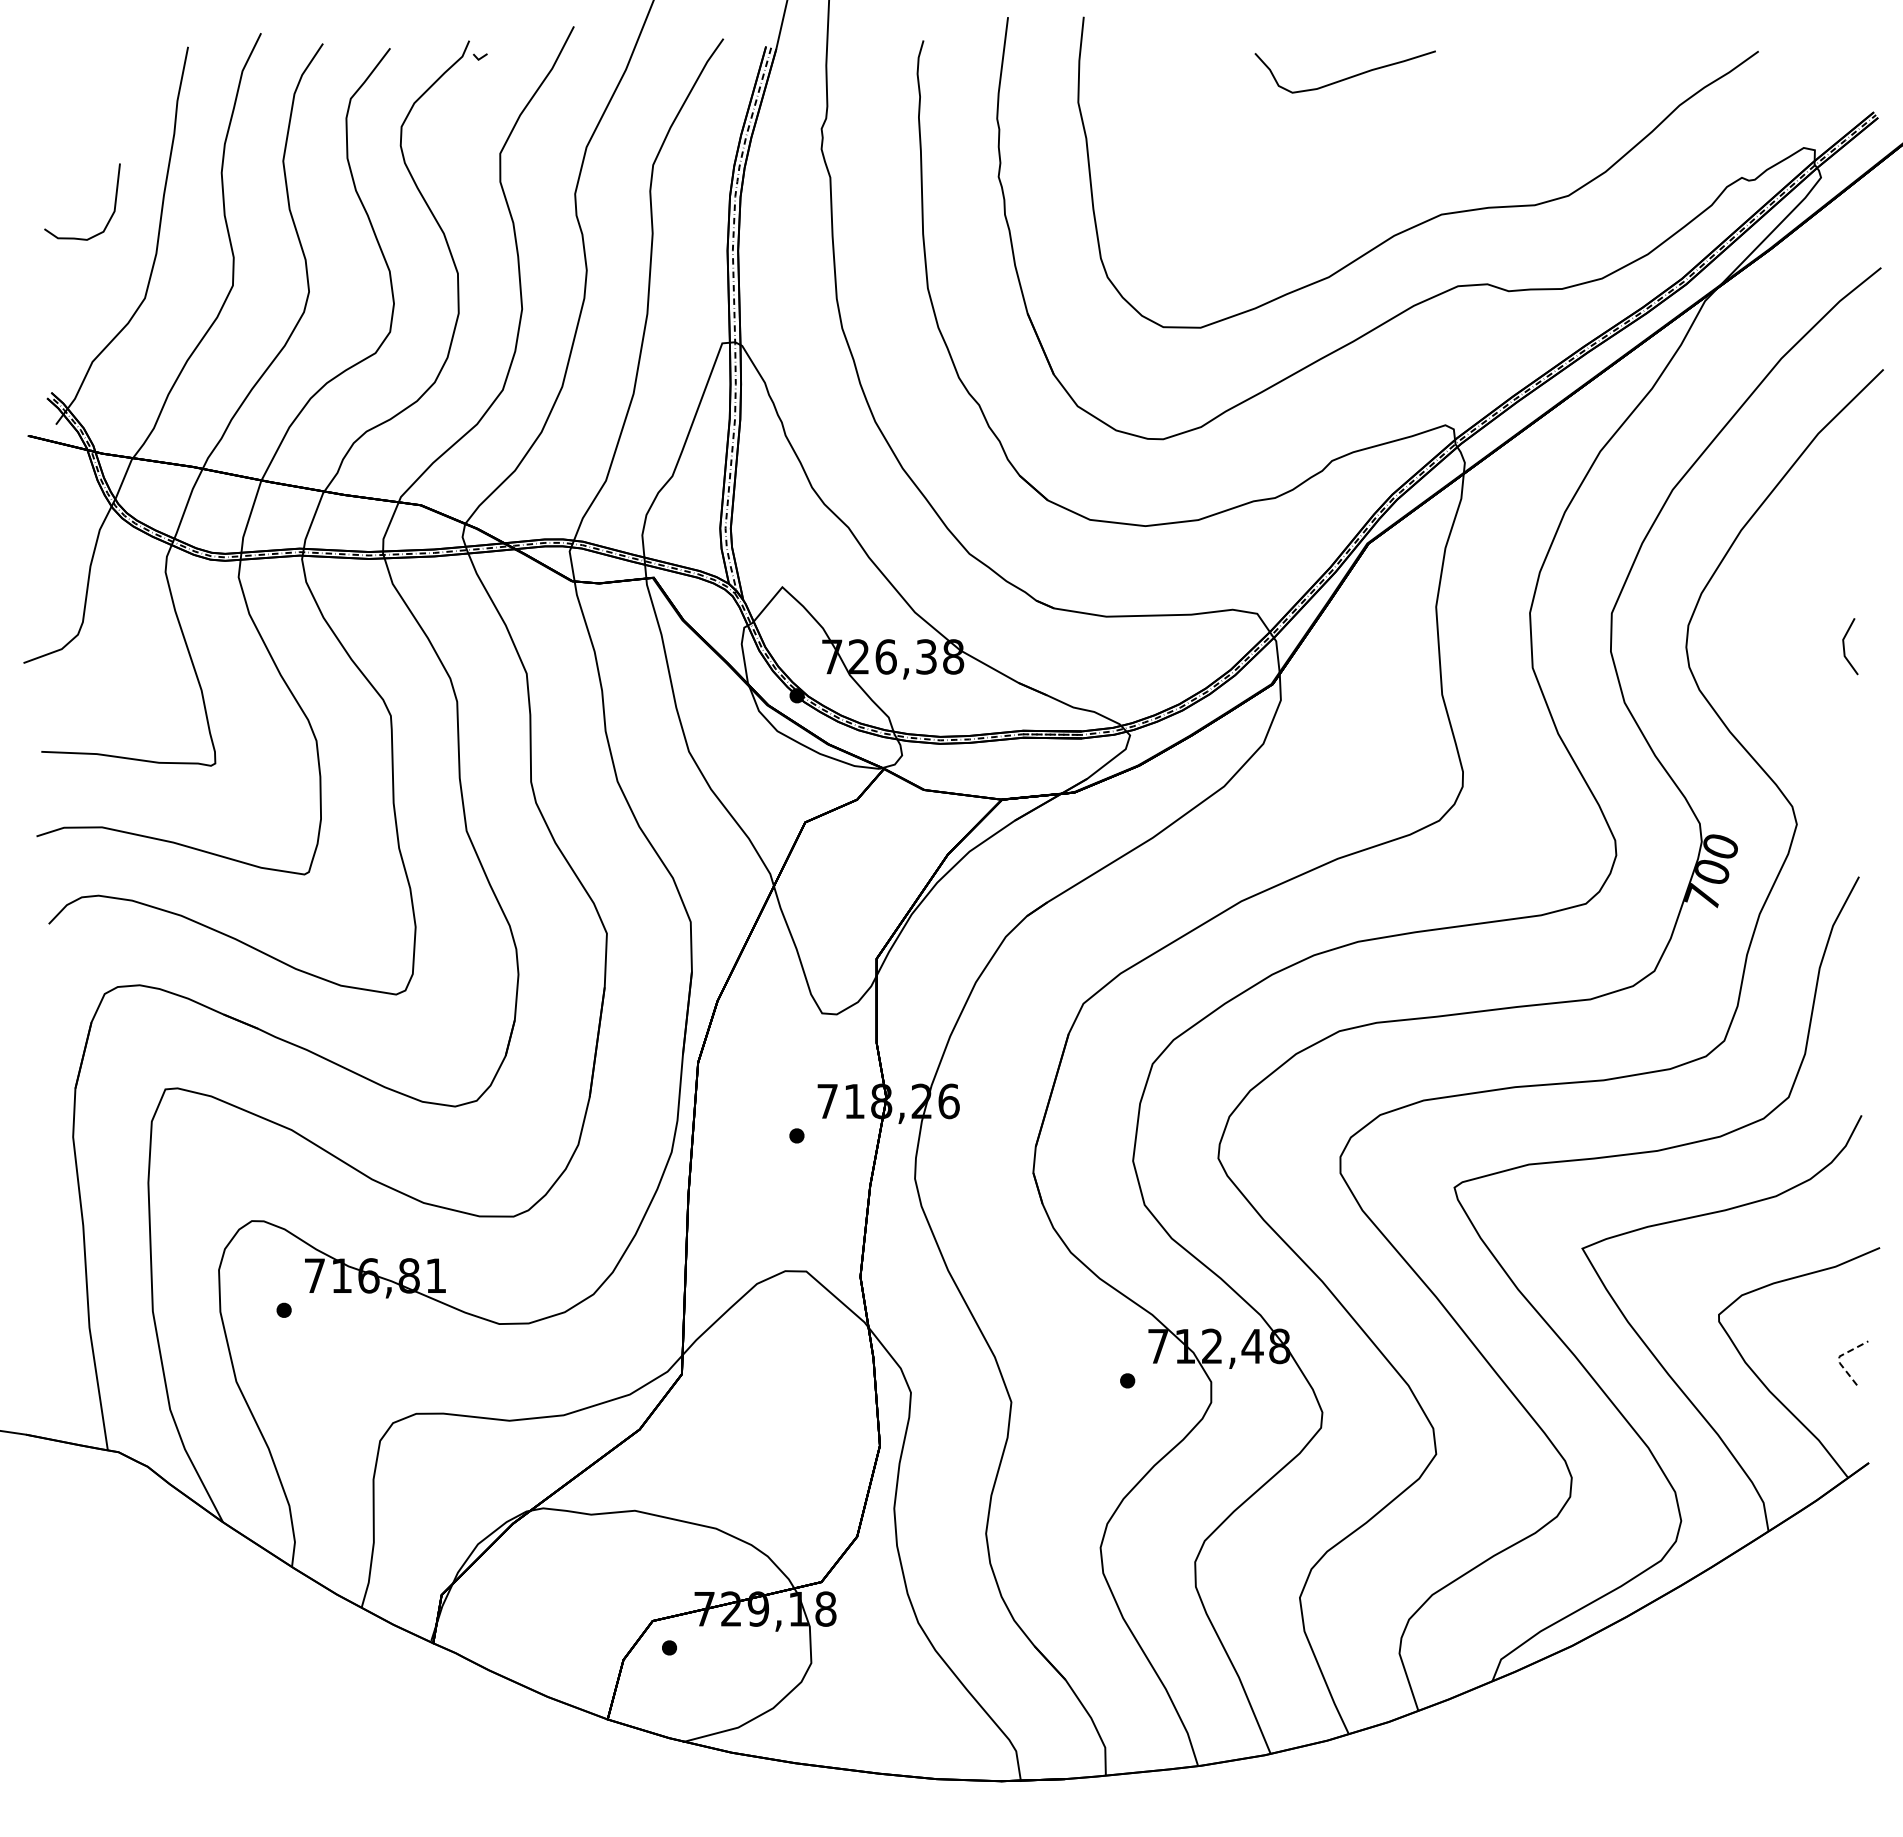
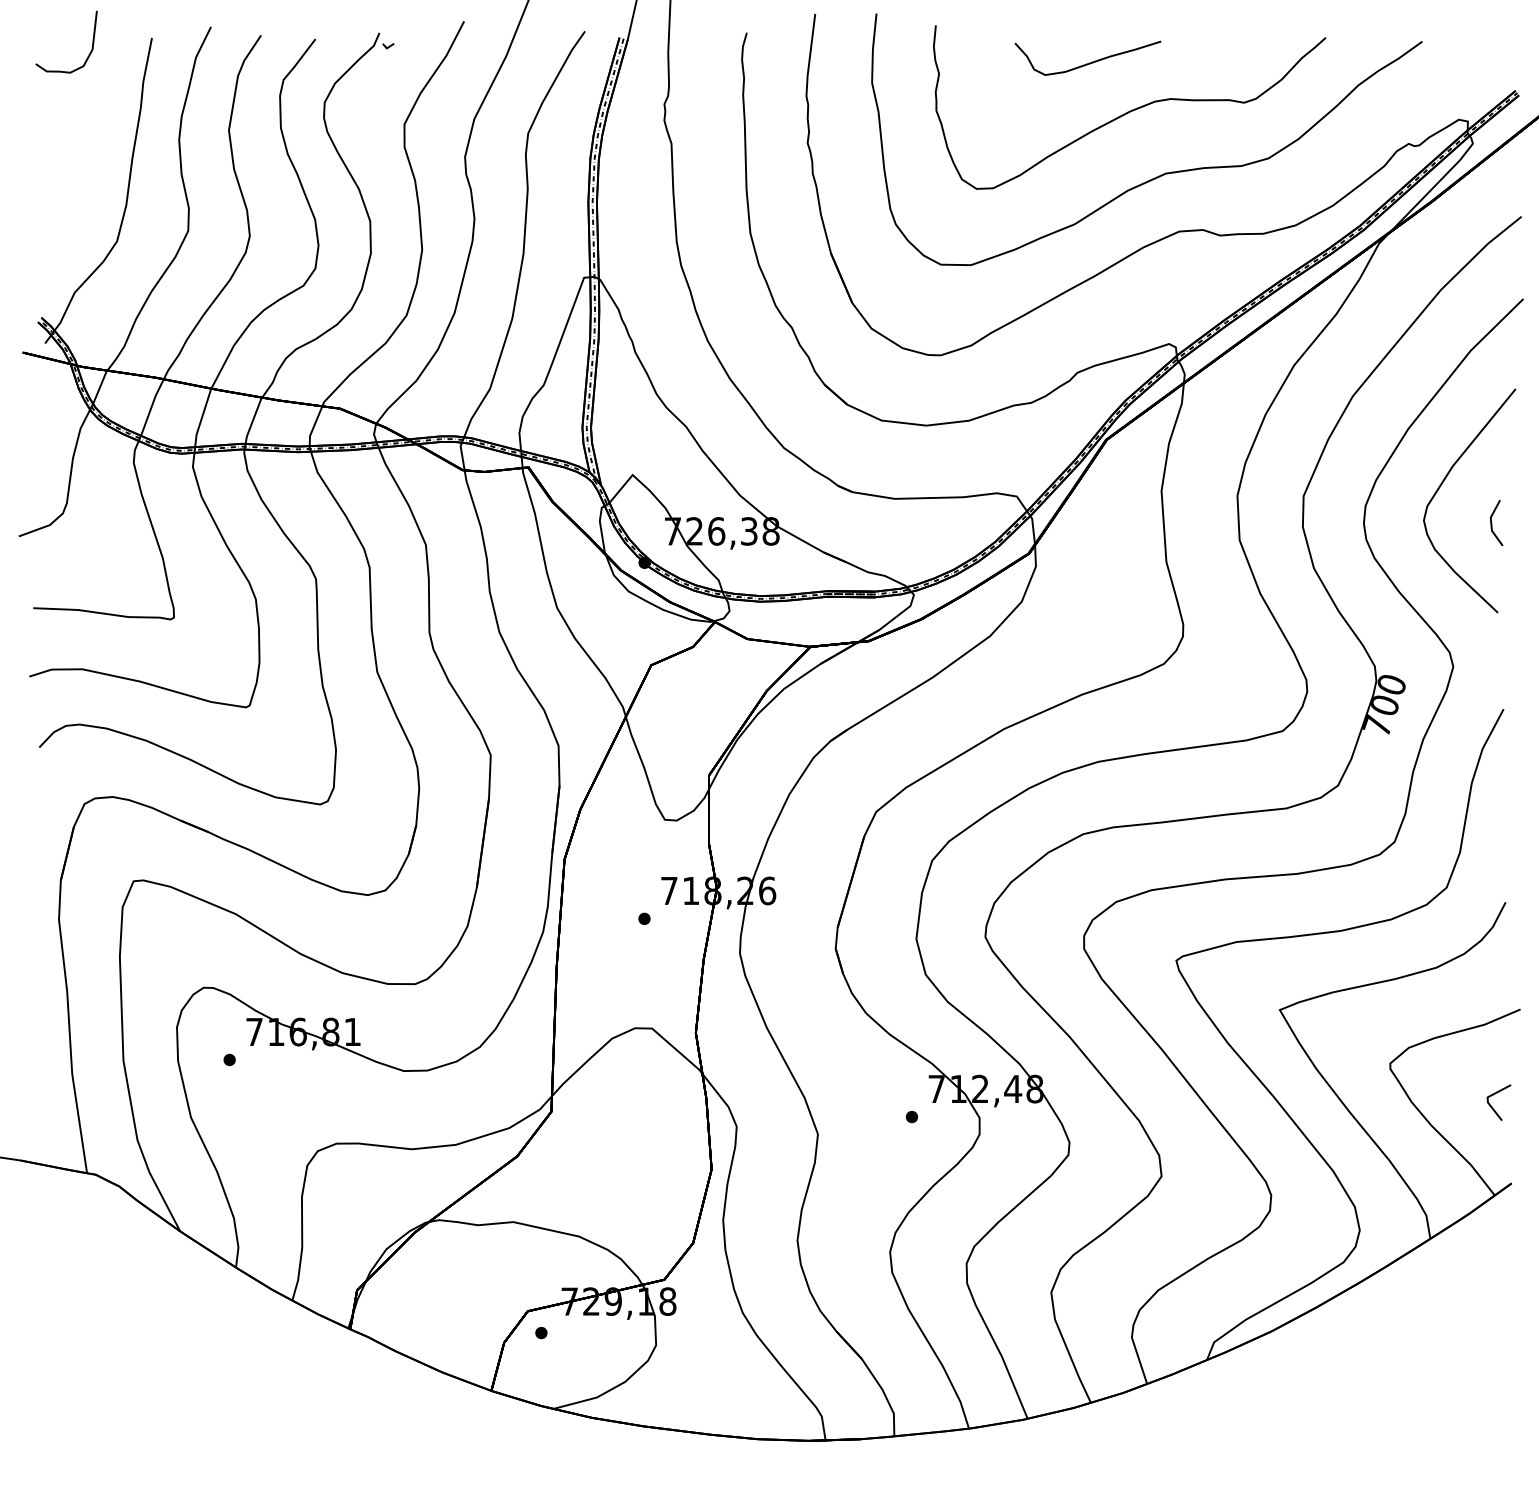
curve: (1397, 136) -> (1130, 110), added
curve: (110, 216) -> (89, 53), moved
curve: (1783, 598) -> (1442, 484), added
line: (1839, 1357) -> (1487, 1098), dashed -> solid

